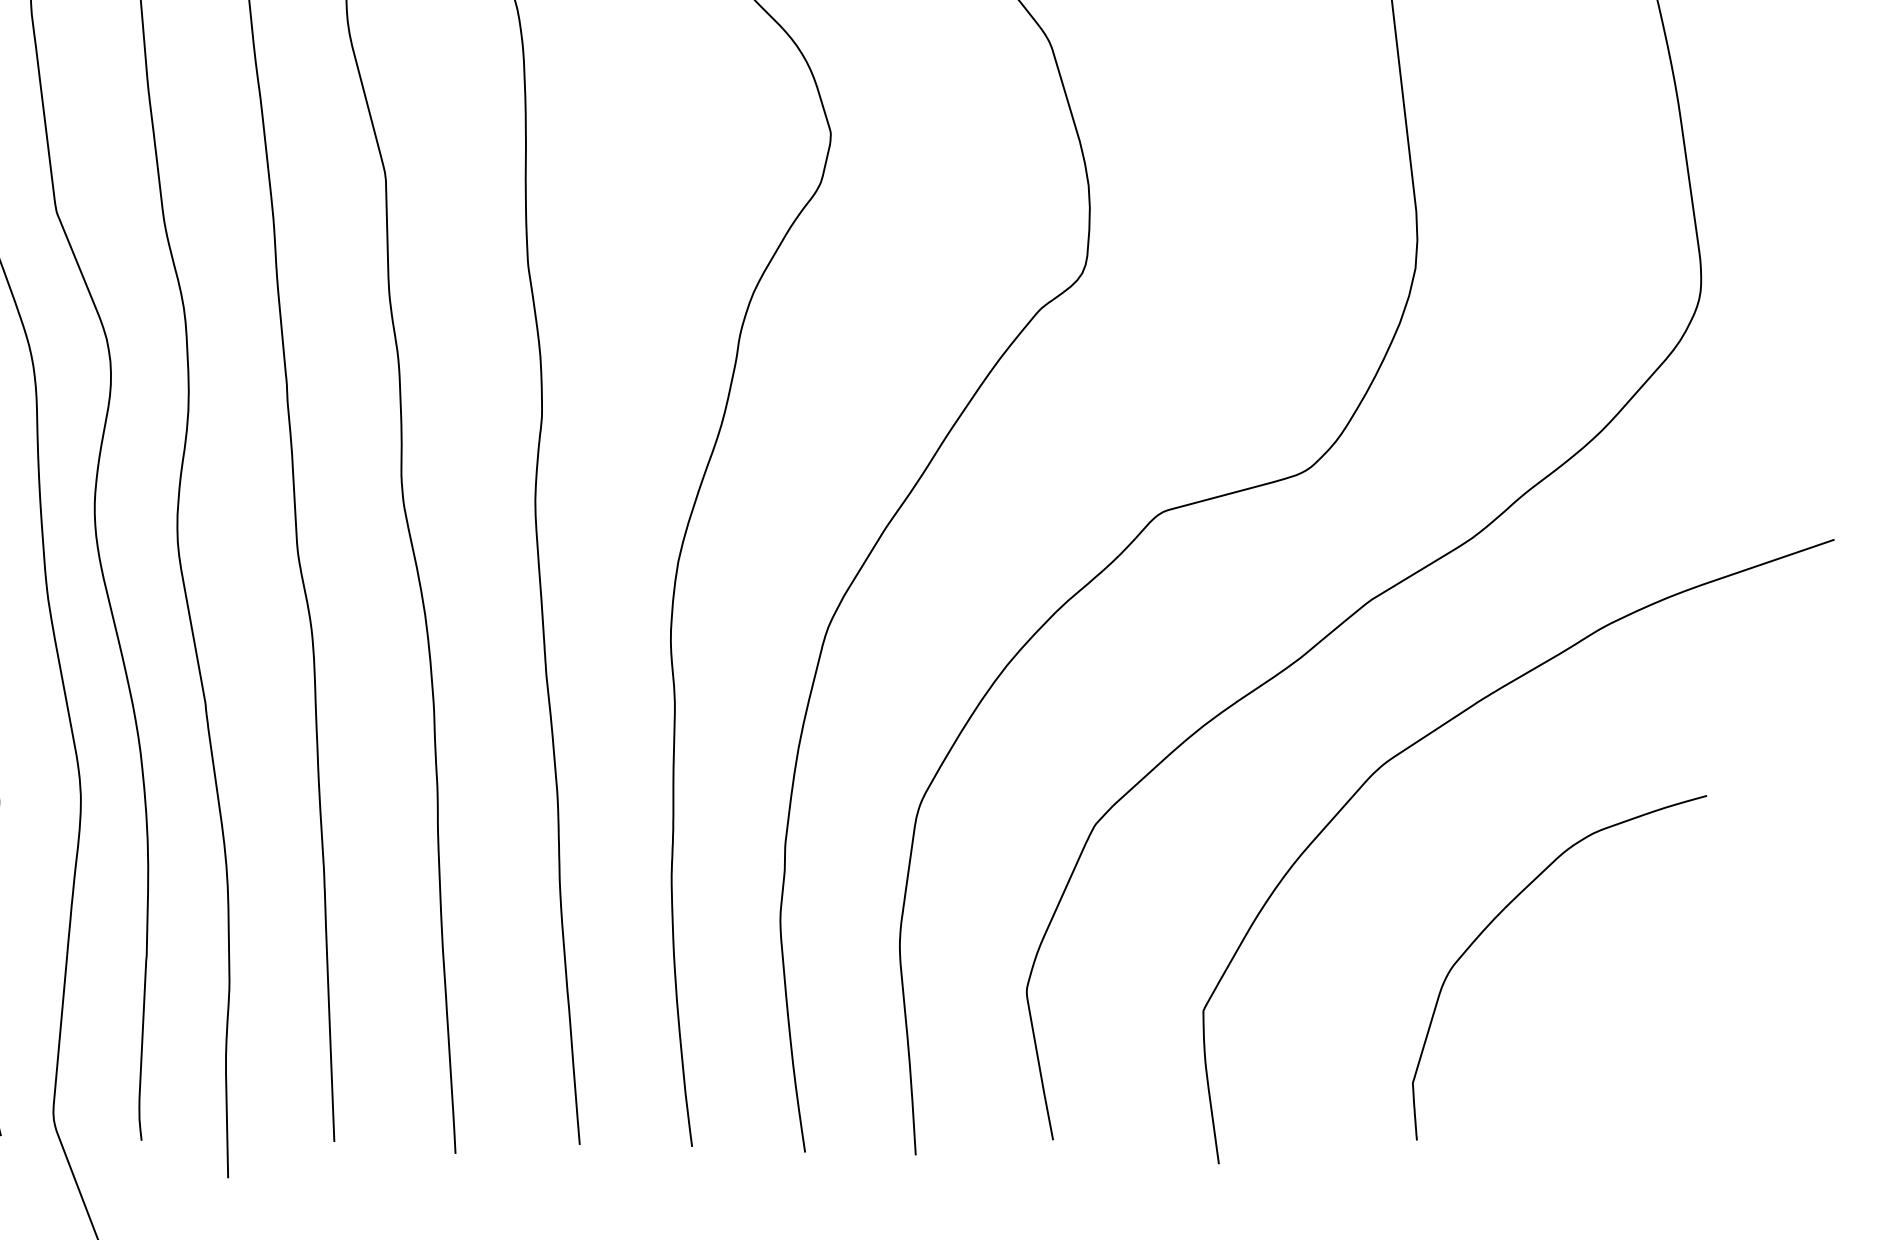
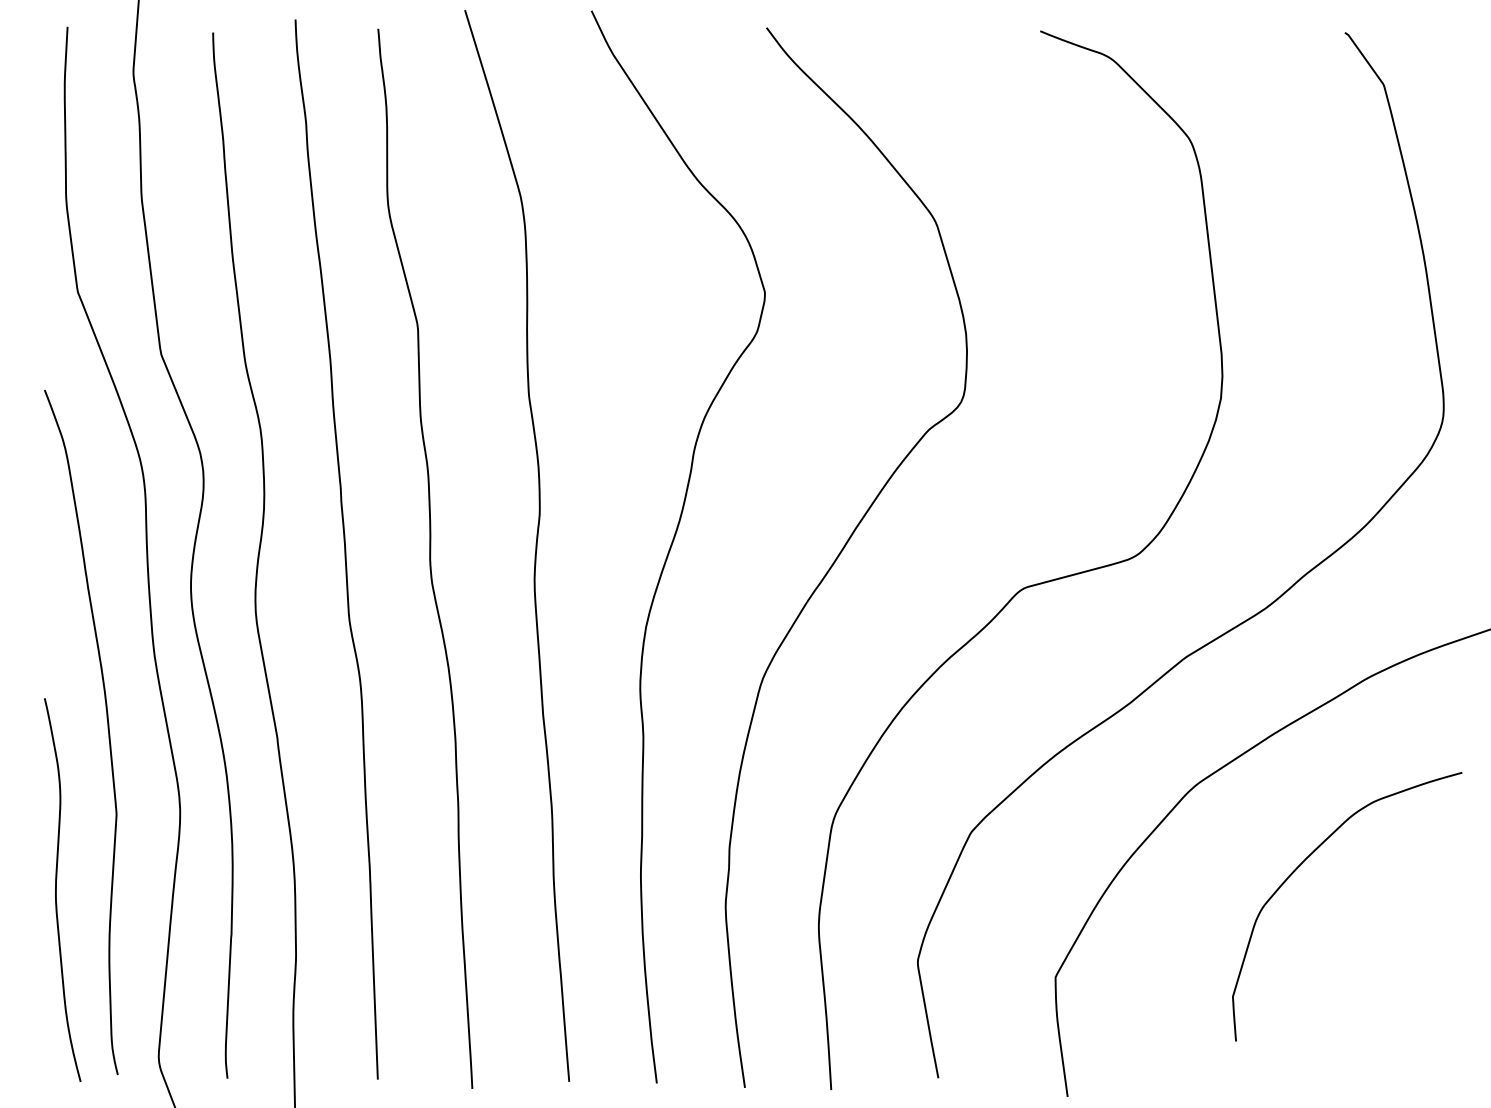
curve: (1499, 916) -> (1300, 866), moved

